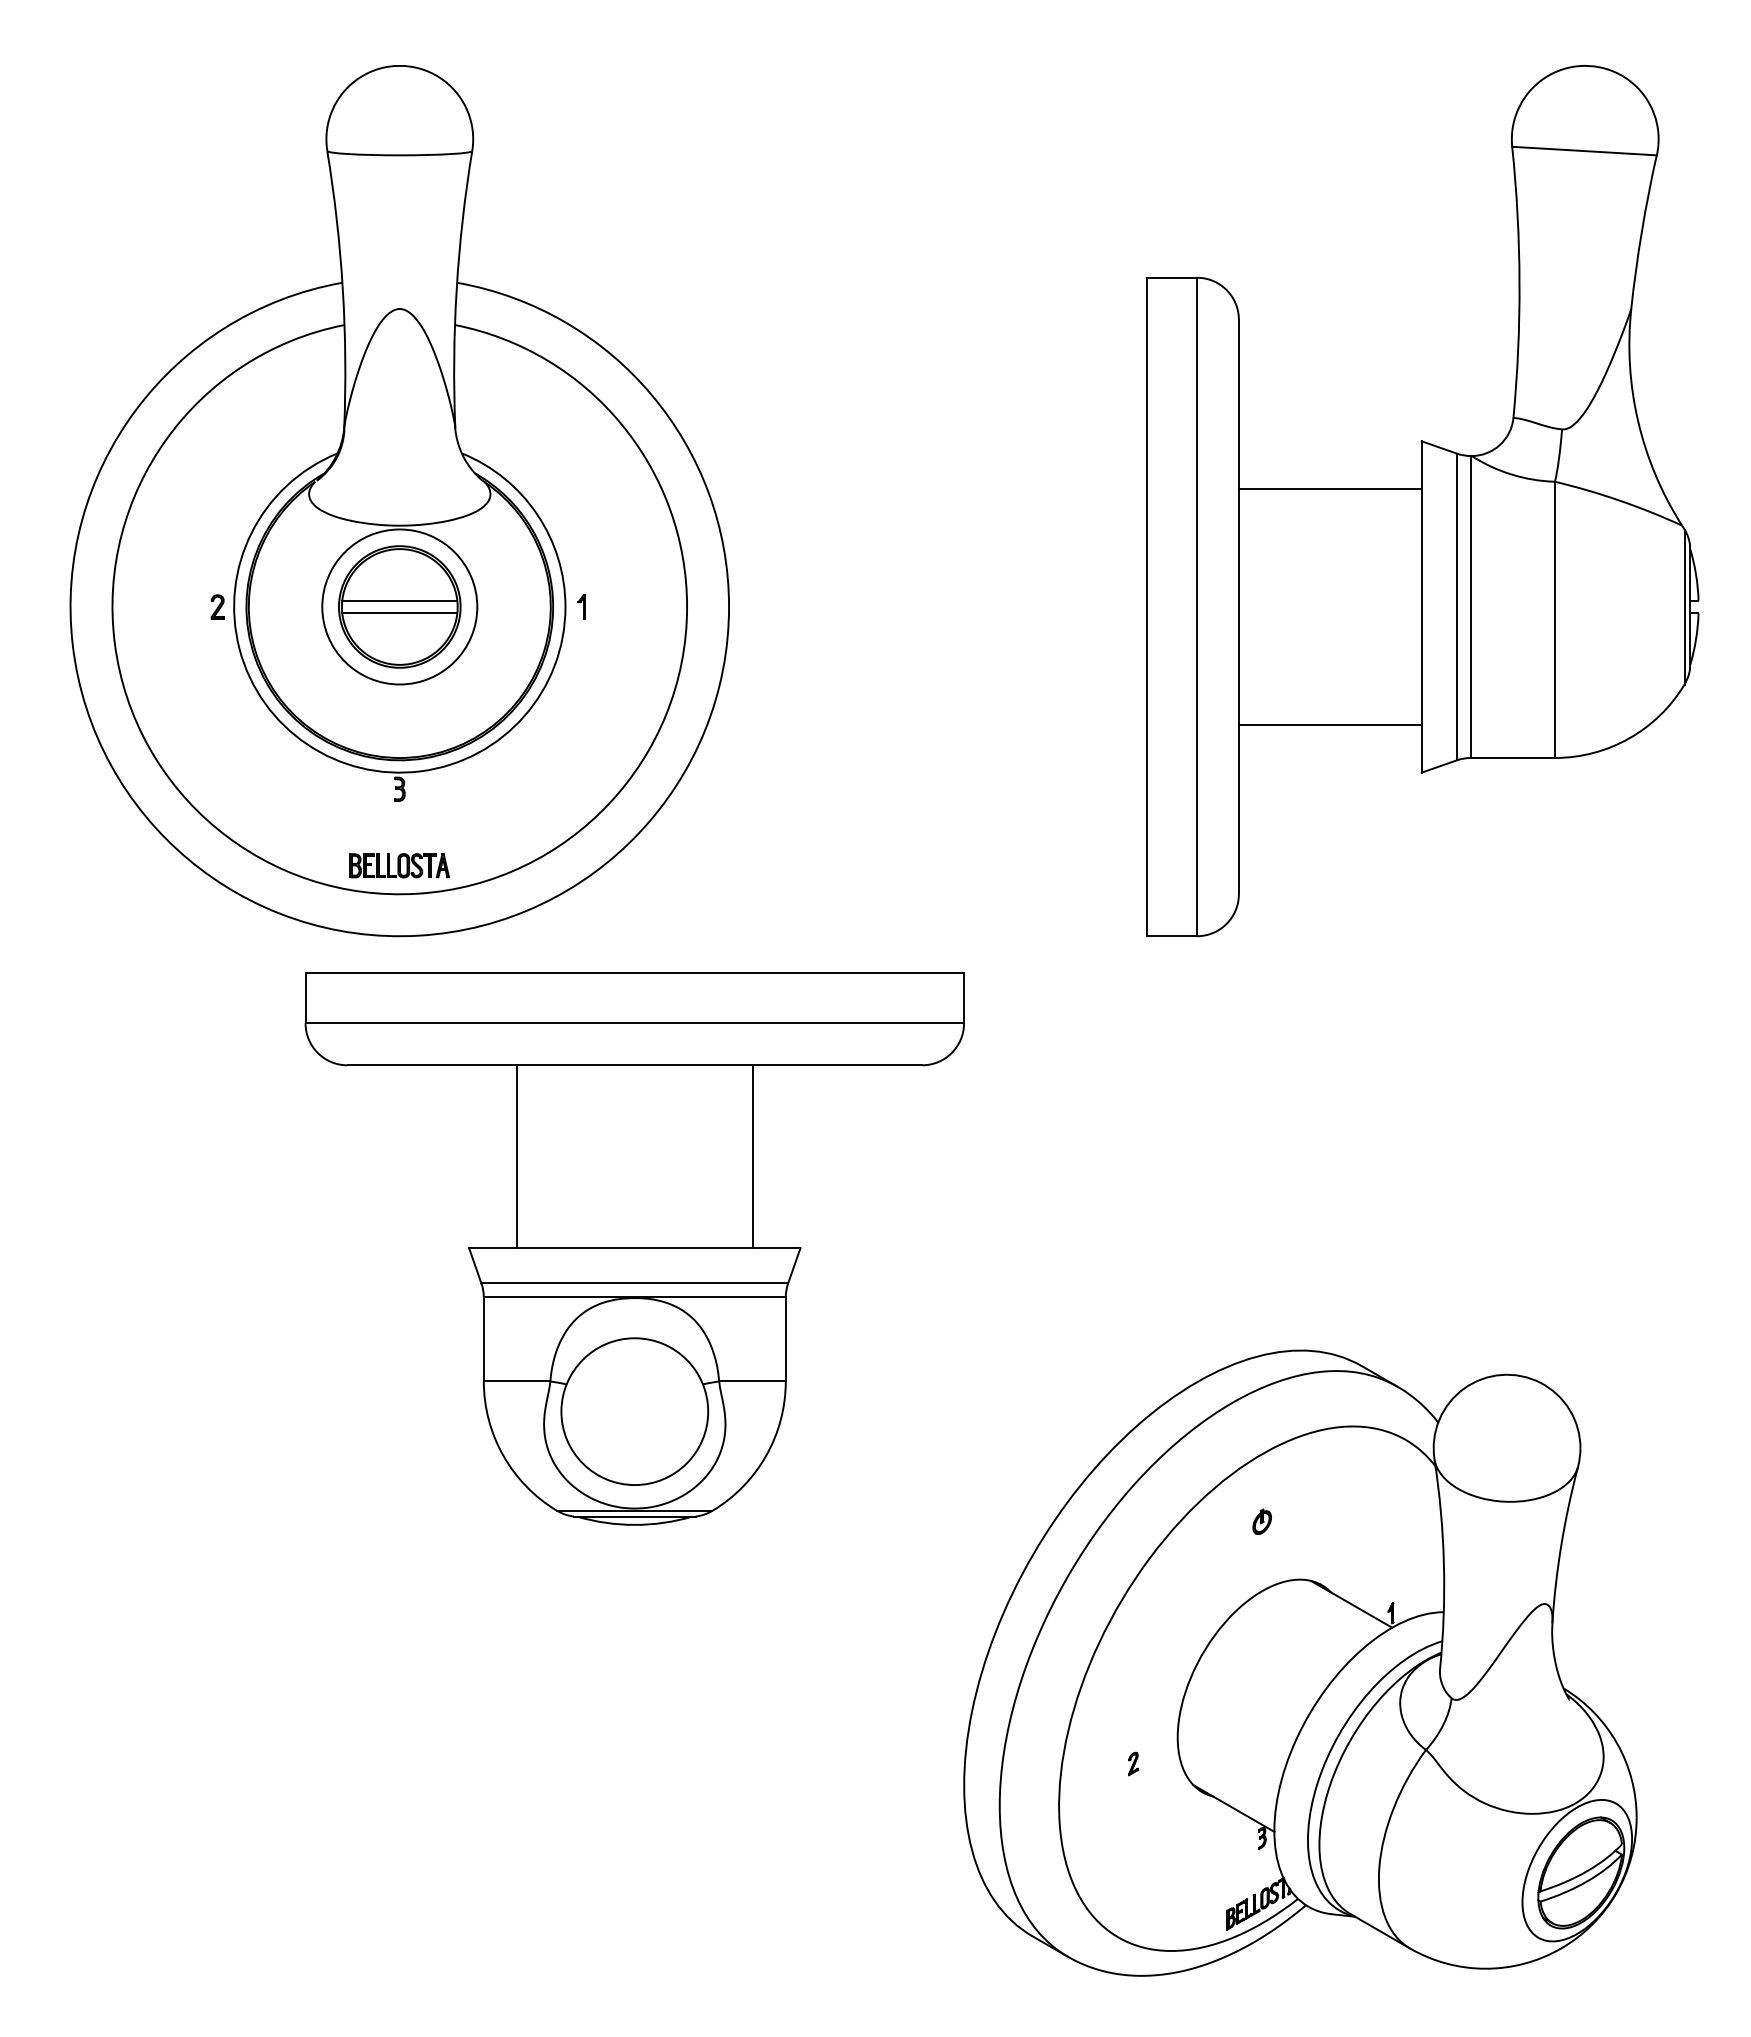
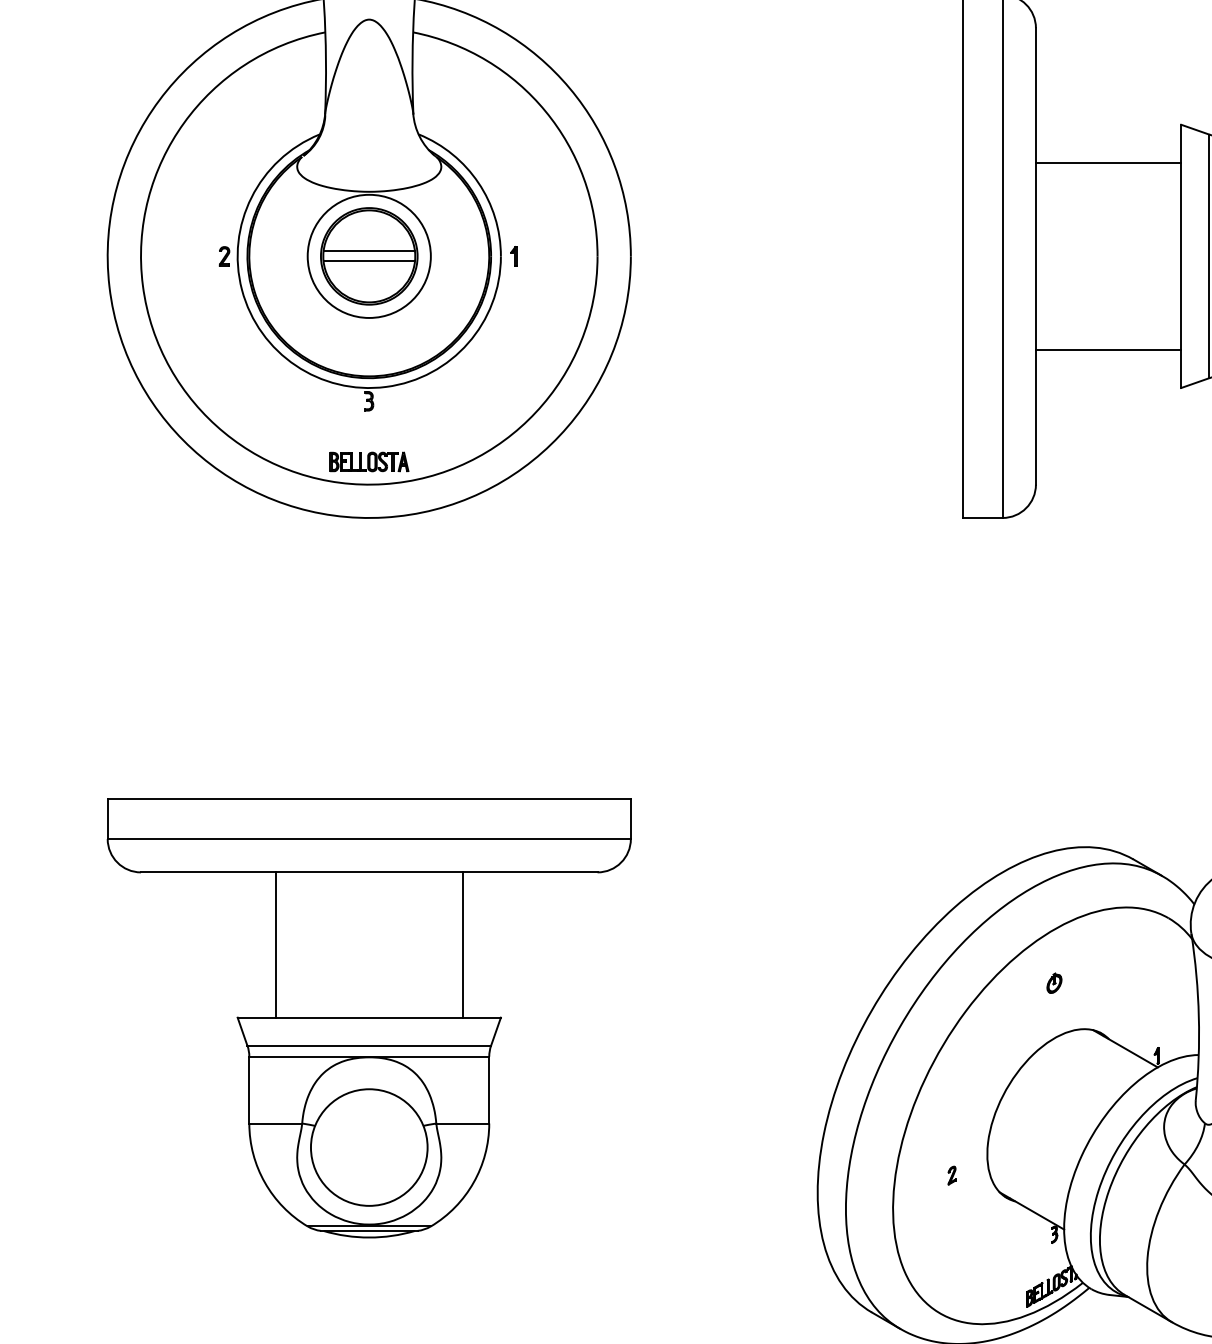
part: (634, 1248) -> (369, 1017), moved

